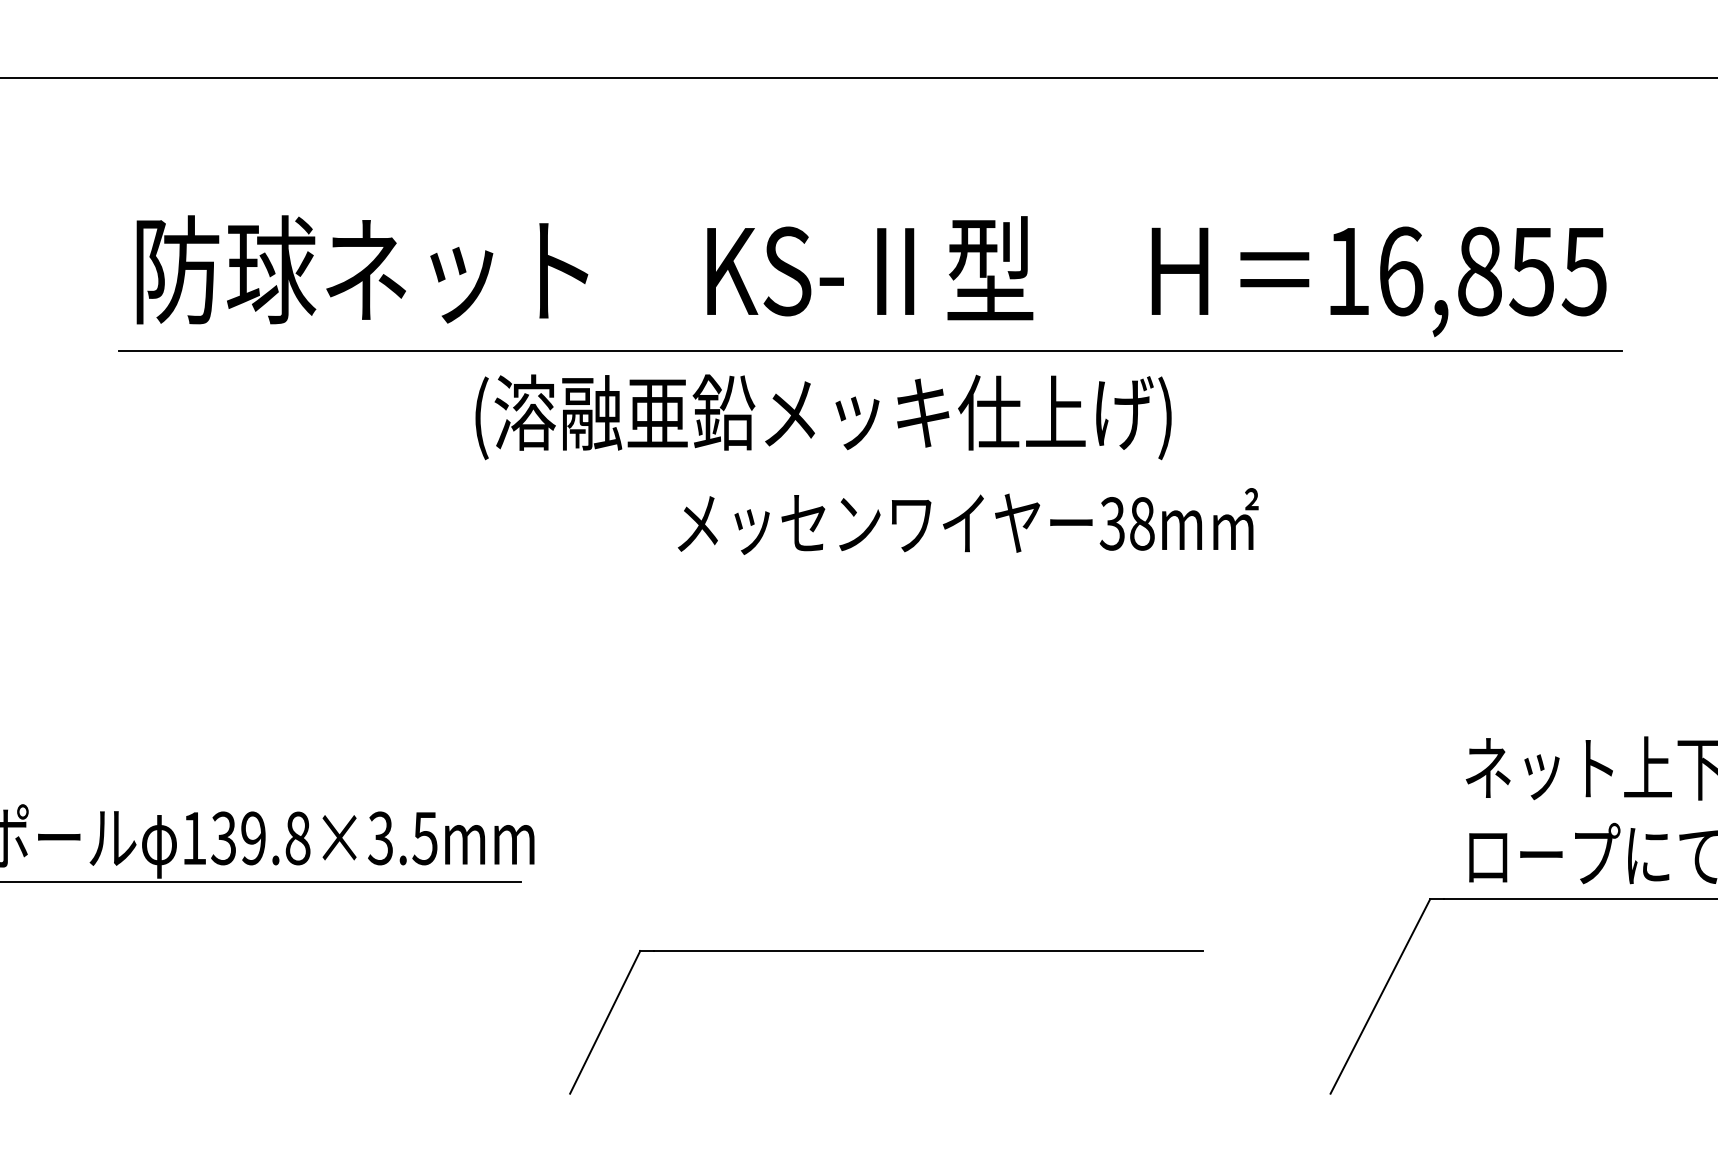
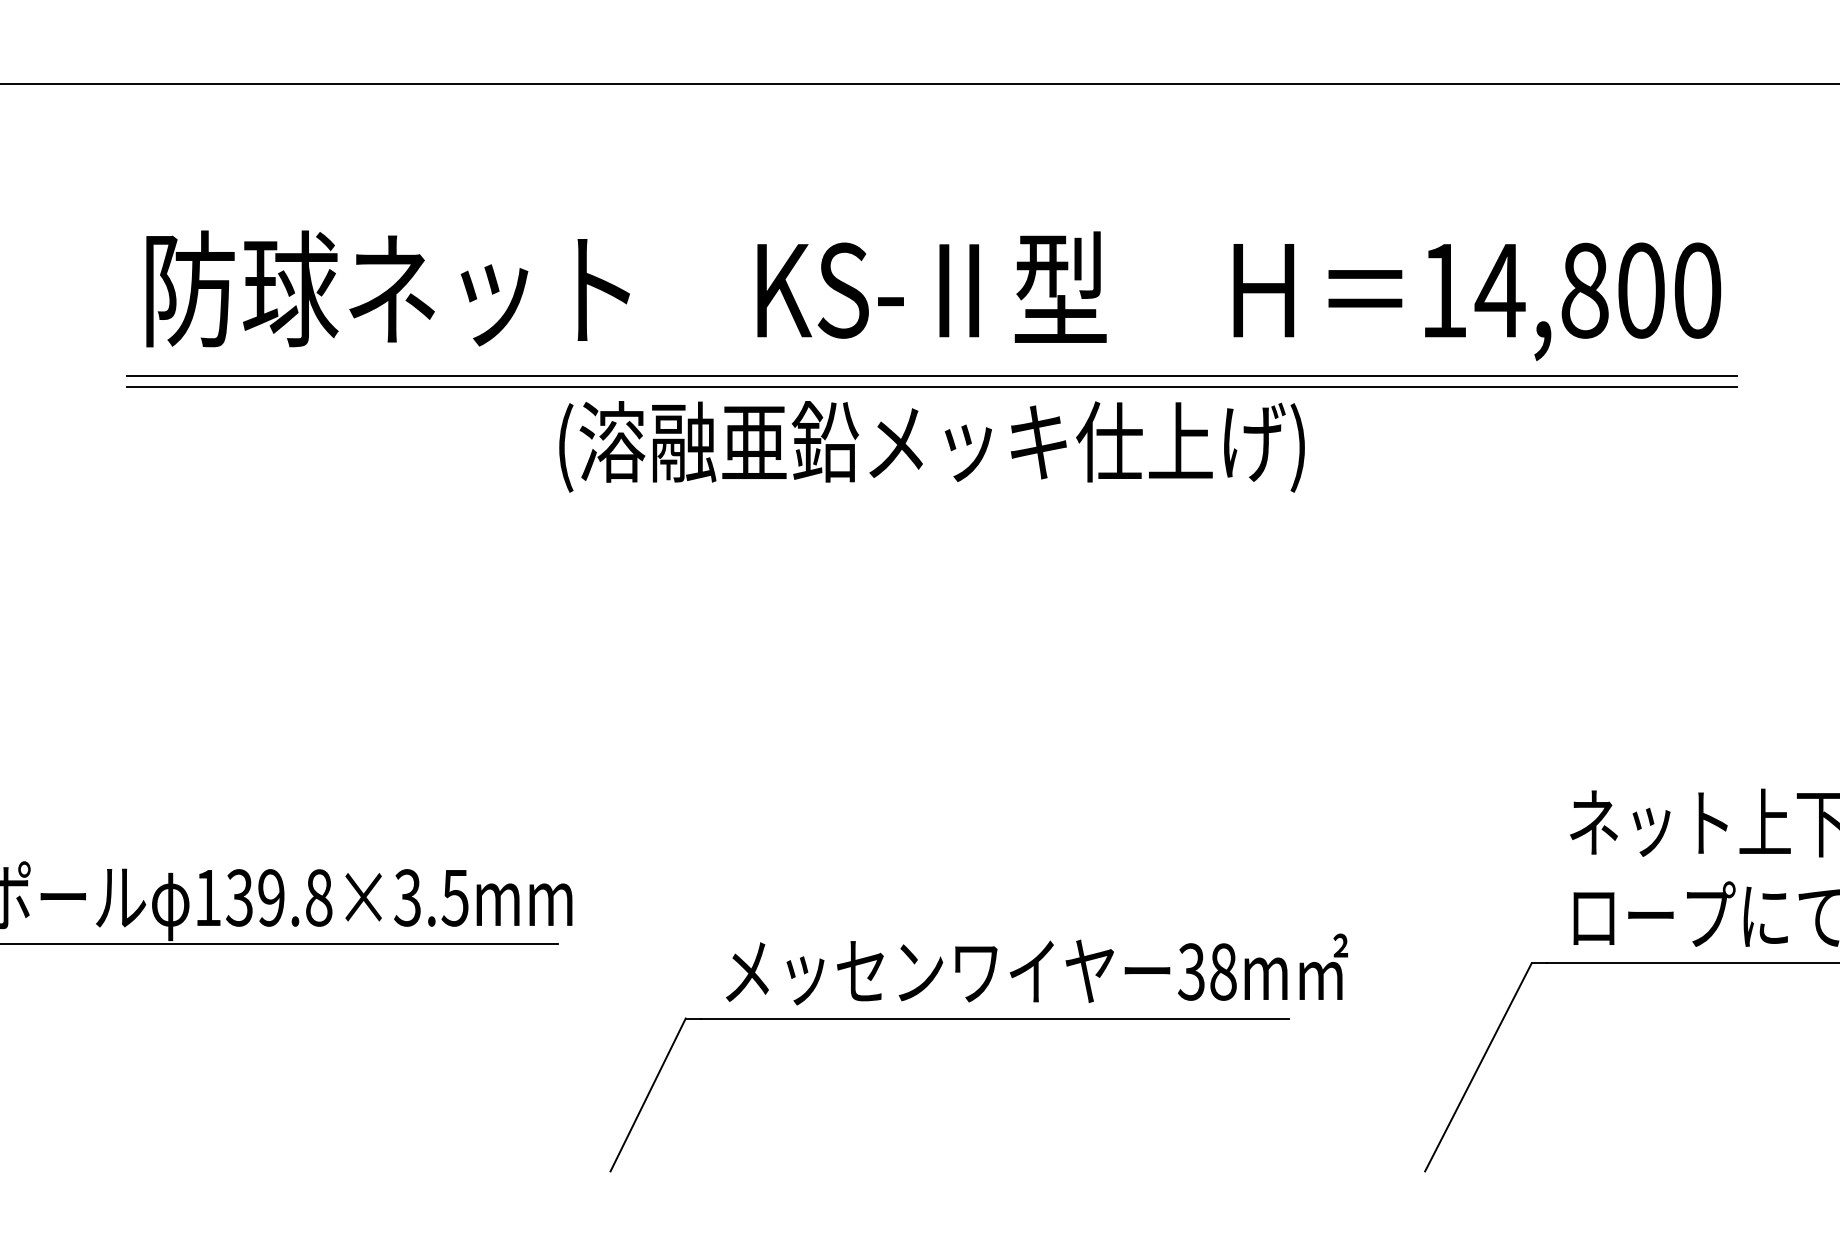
text: (1491, 271) -> (1597, 290), 16,855 -> 14,800
line: (870, 360) -> (932, 386), added
text: (823, 416) -> (931, 446), moved
text: (967, 521) -> (1036, 969), moved

